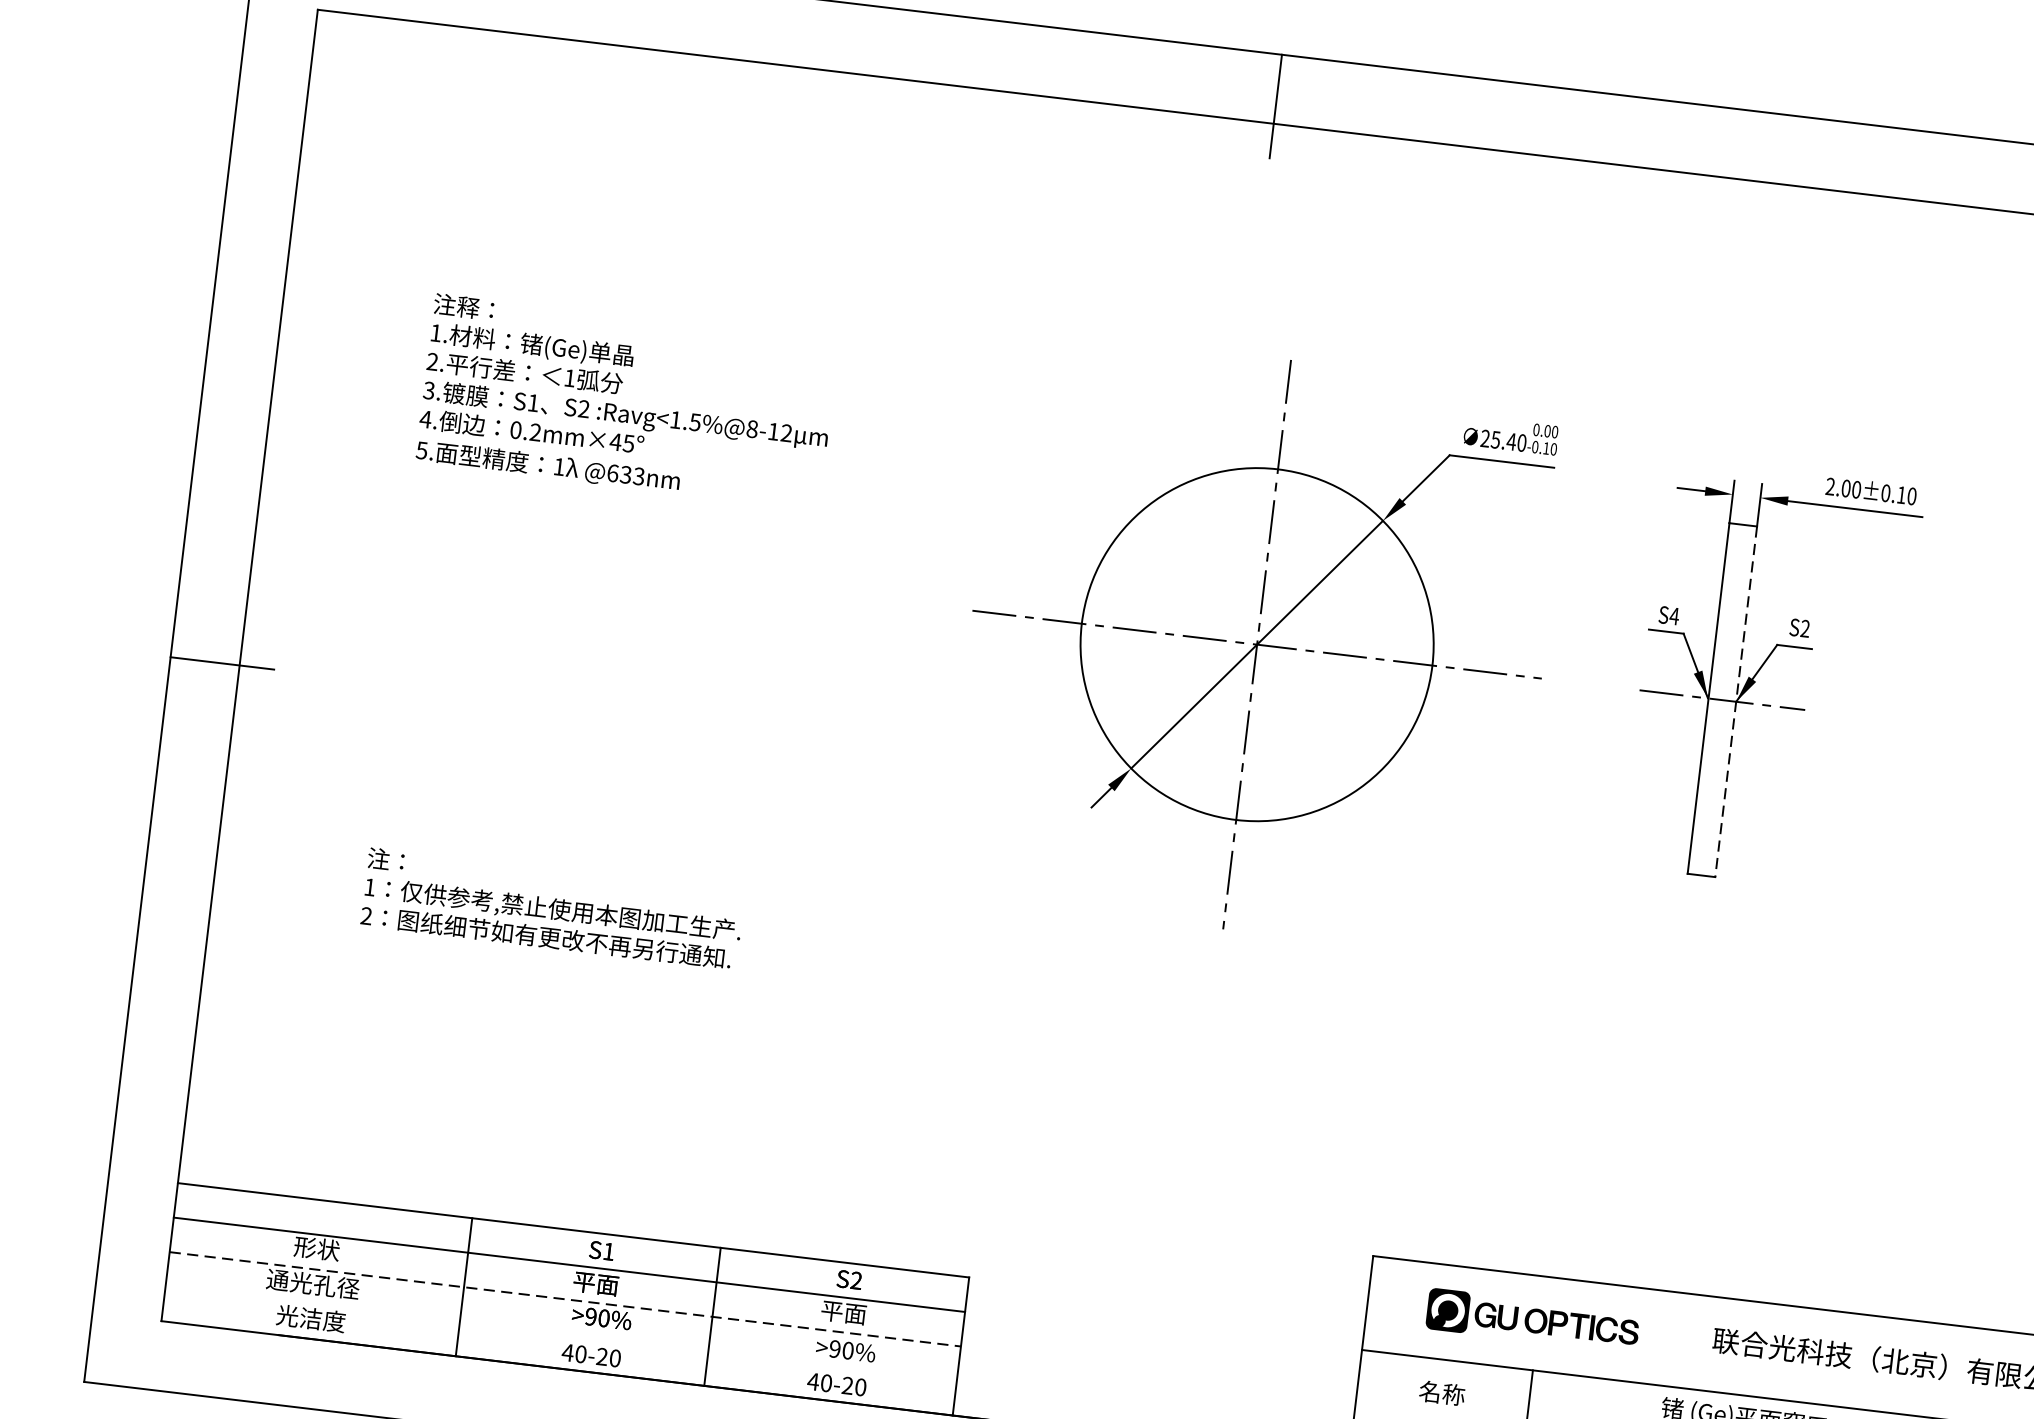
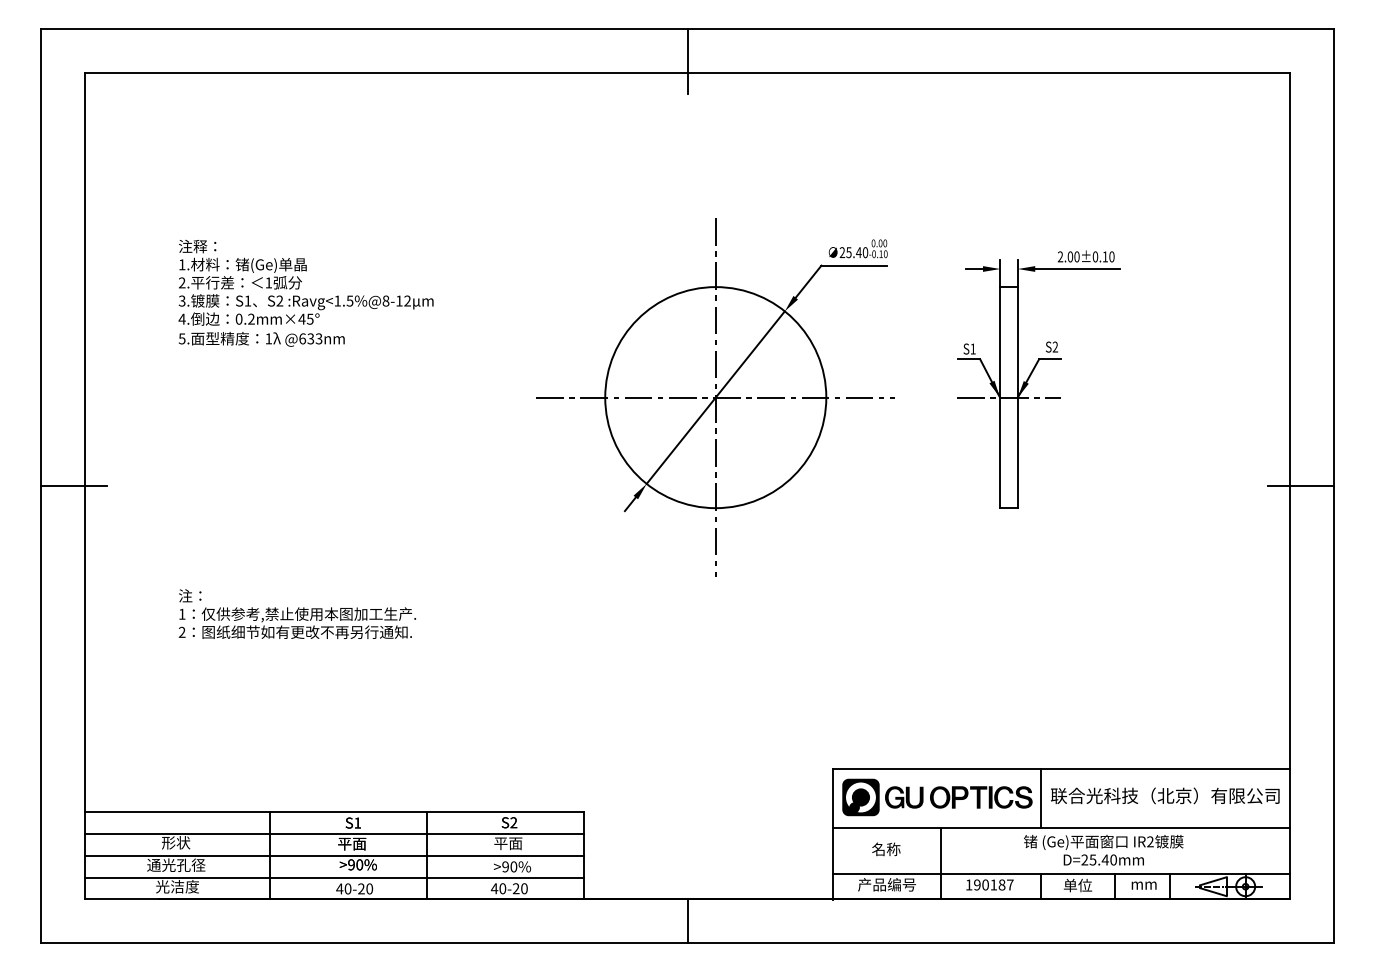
text: (1673, 615) -> (972, 348), S4 -> S1
line: (1735, 701) -> (1017, 397), dashed -> solid
line: (565, 1298) -> (334, 855), dashed -> solid
part: (1533, 1320) -> (937, 797), size x1.43
line: (560, 1333) -> (333, 877), added
line: (1696, 1340) -> (1040, 797), added

